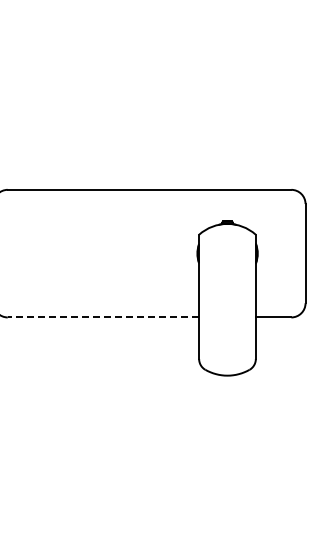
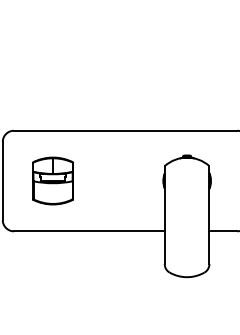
part: (57, 253) -> (53, 180), added
line: (103, 317) -> (89, 231), dashed -> solid

